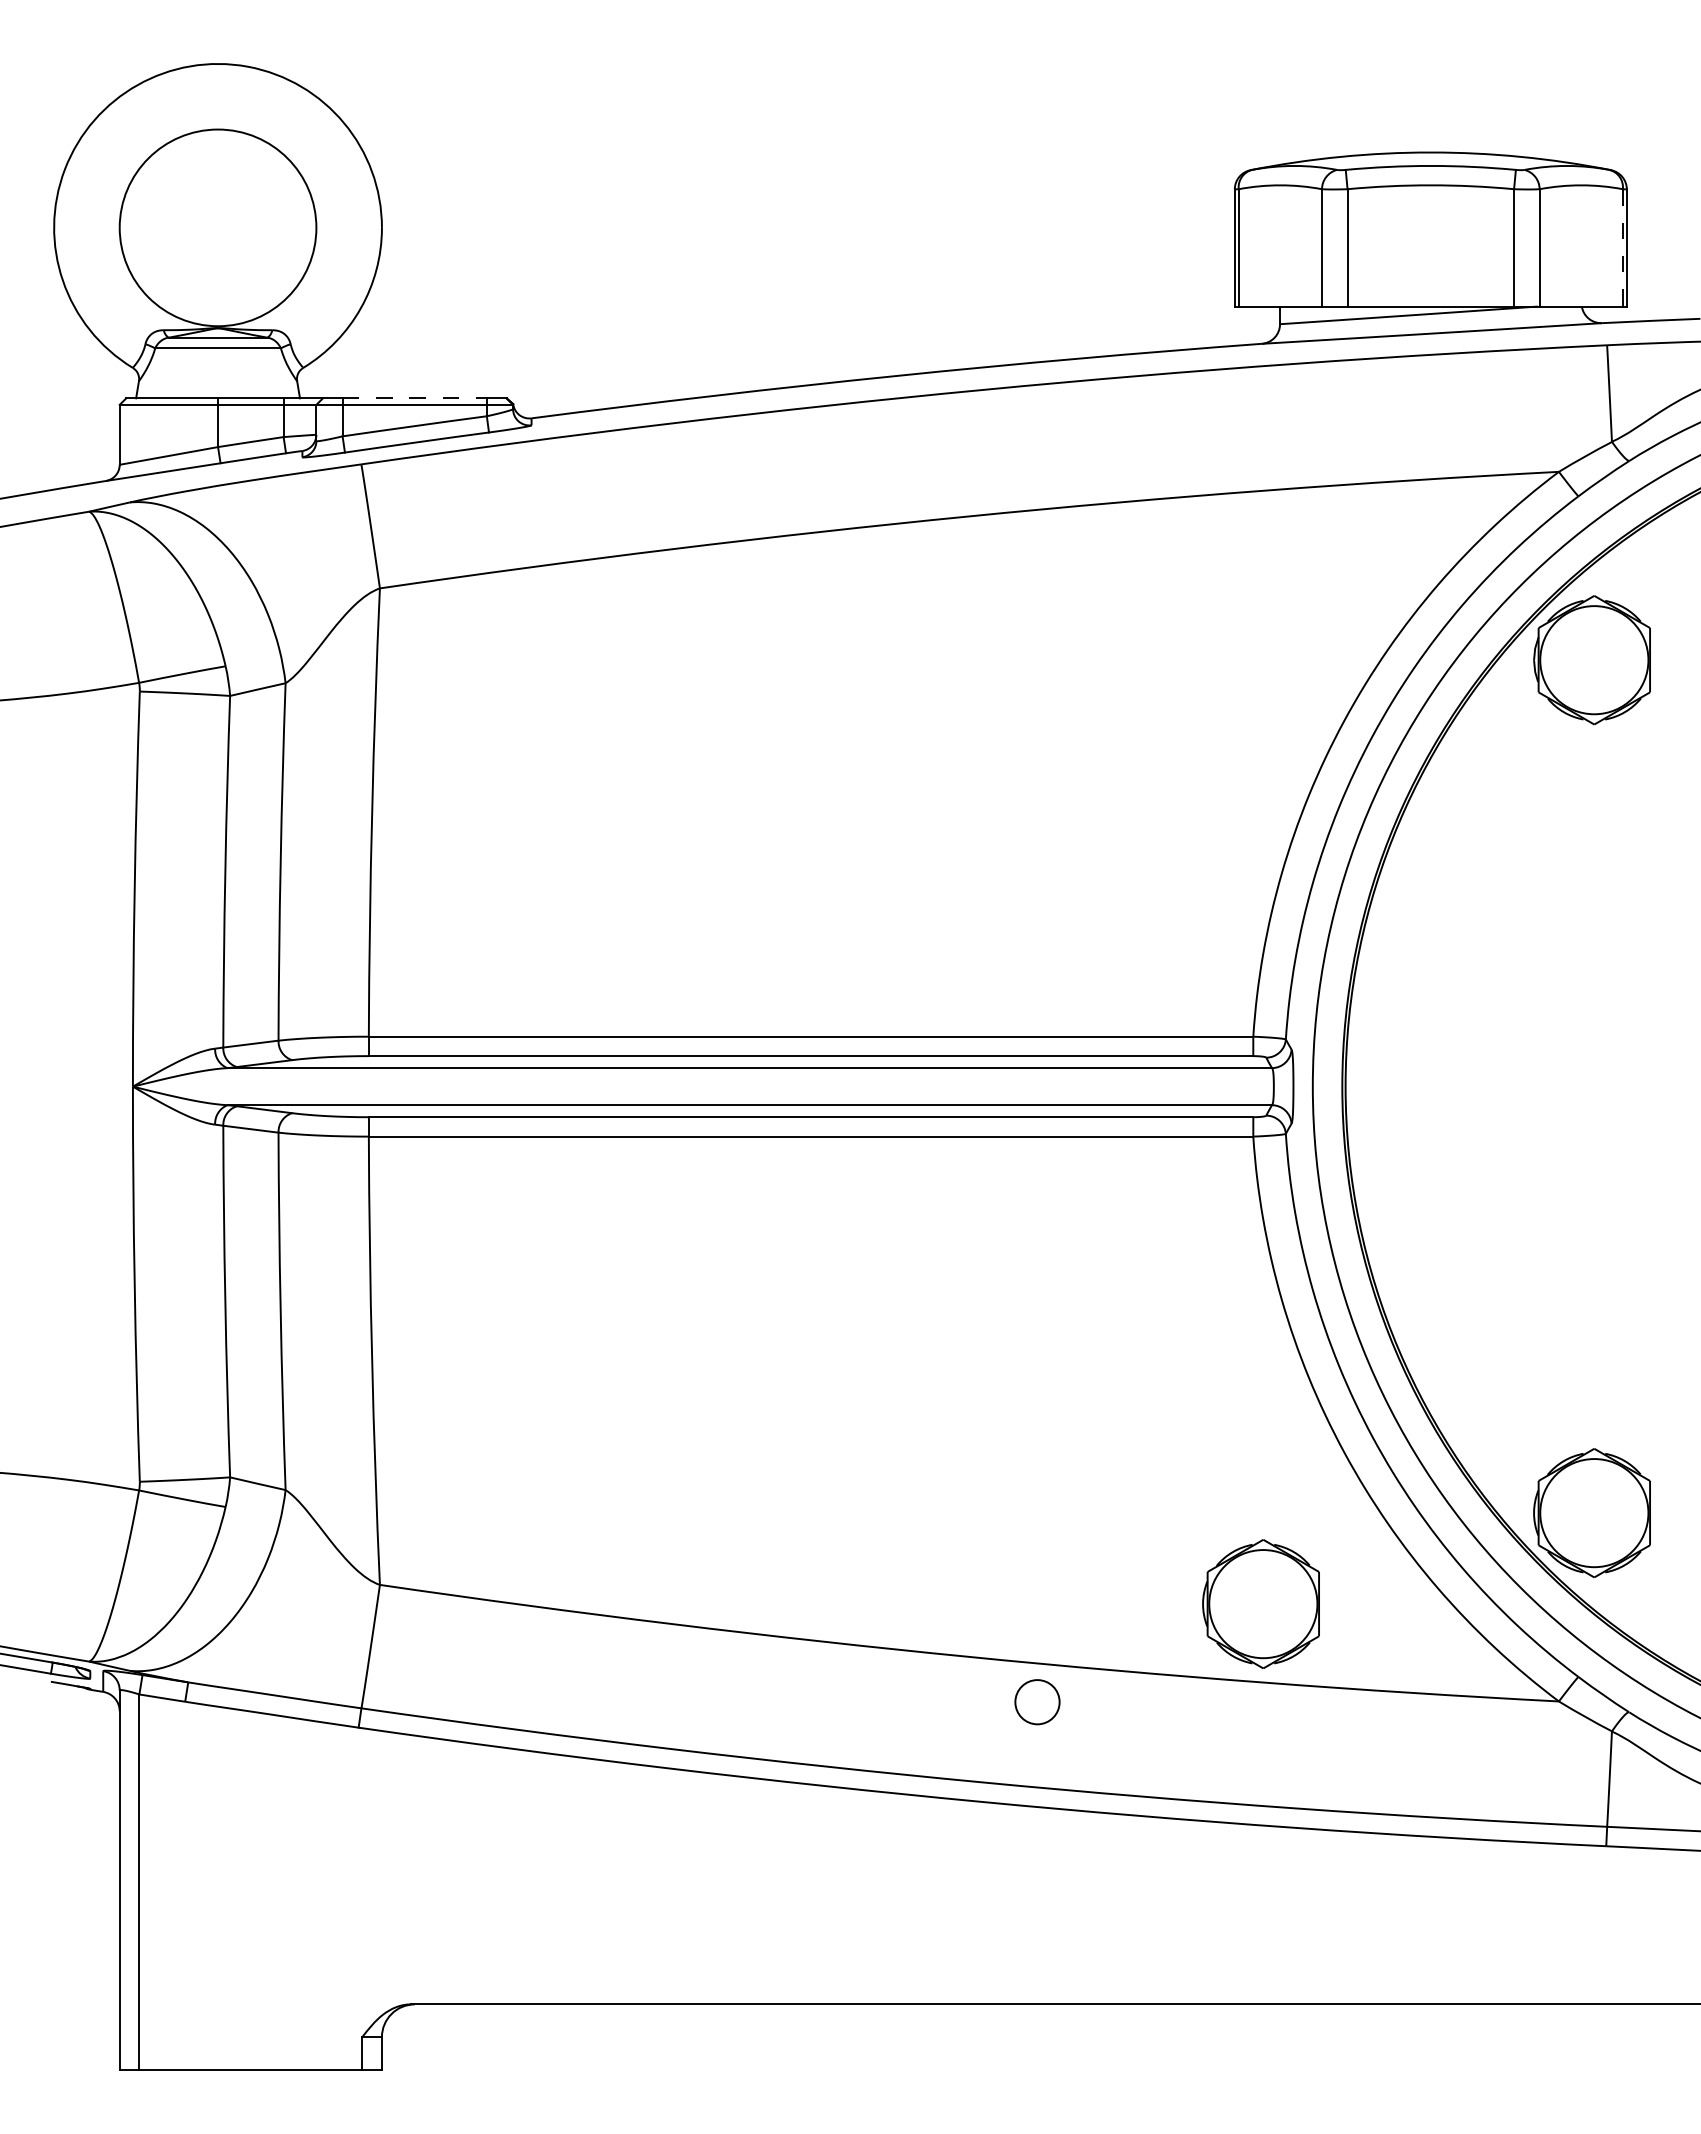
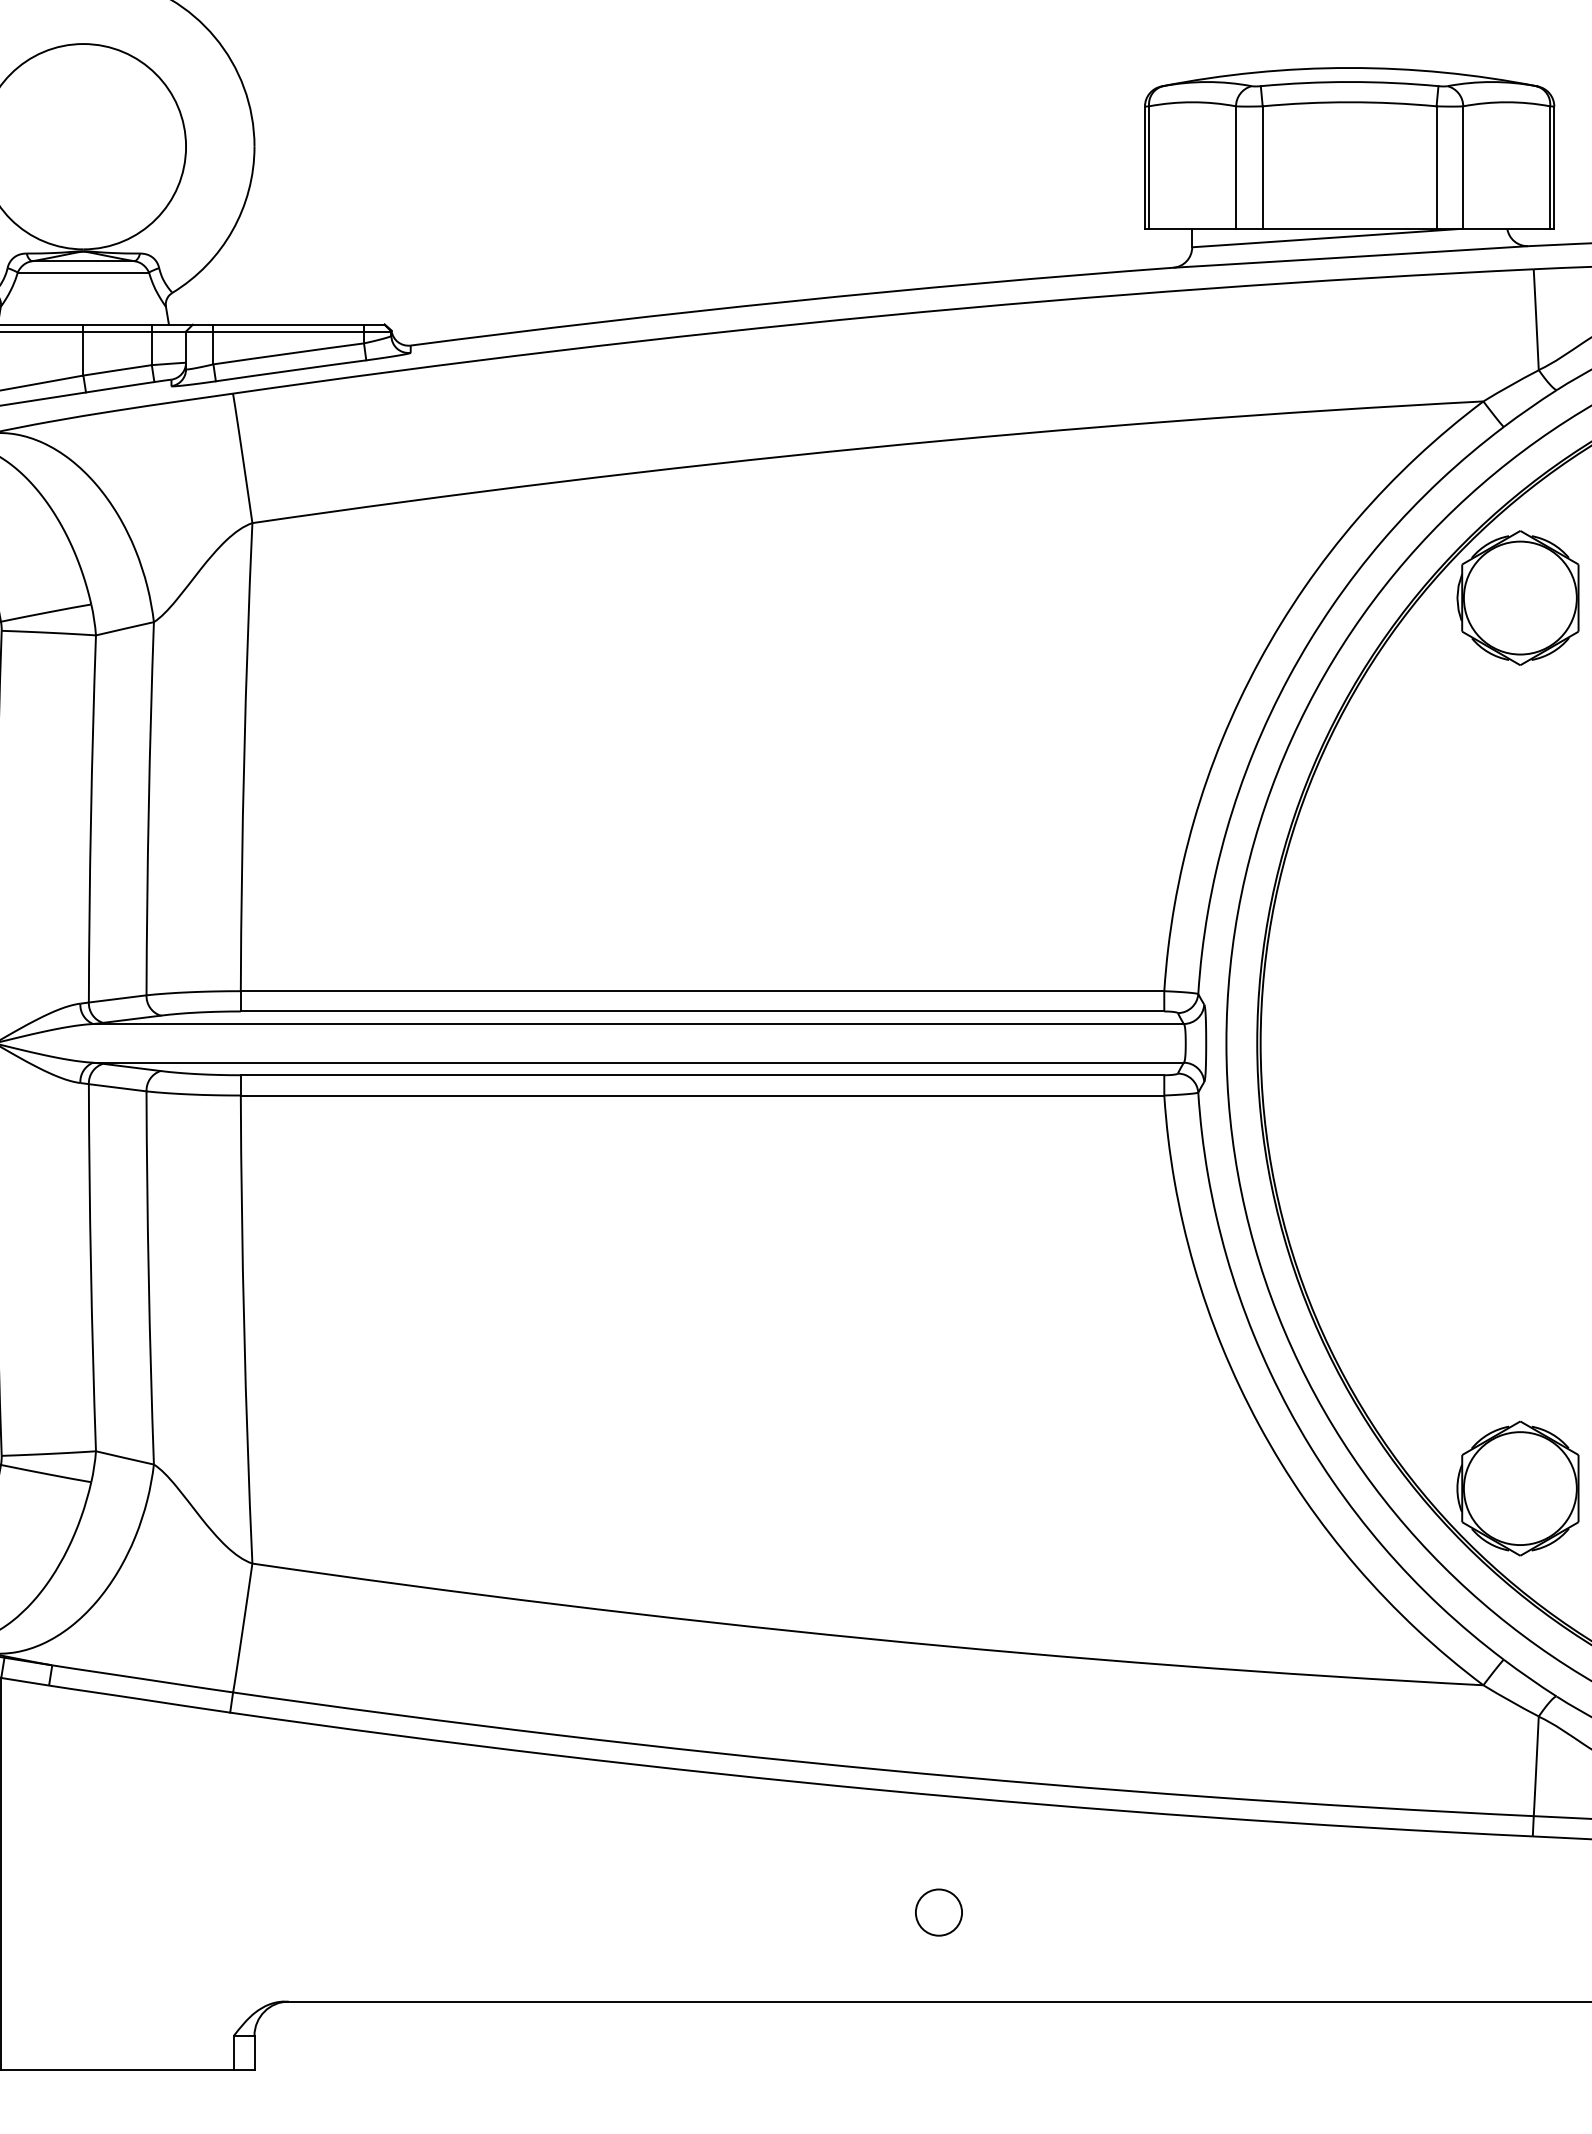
line: (1622, 247) -> (1549, 167), dashed -> solid
line: (415, 398) -> (289, 324), dashed -> solid
part: (1260, 1603) -> (1171, 1582), removed
circle: (1037, 1702) -> (938, 1912), moved

